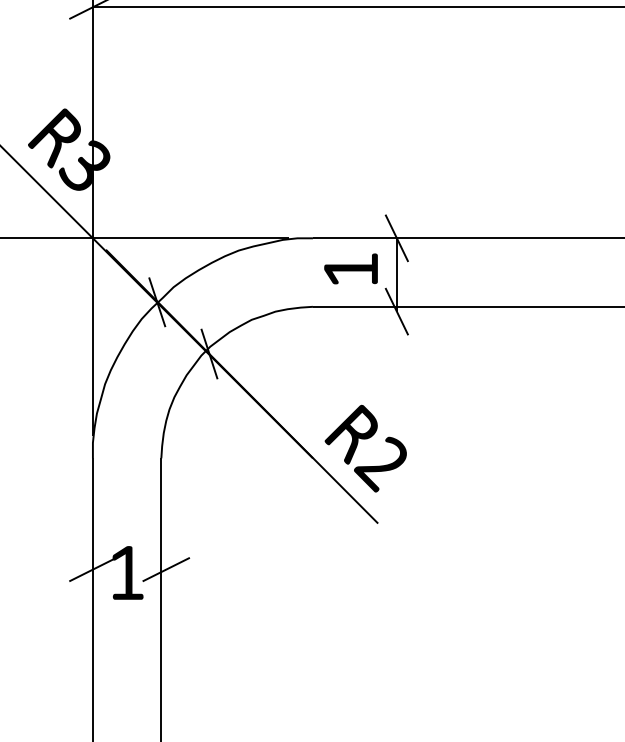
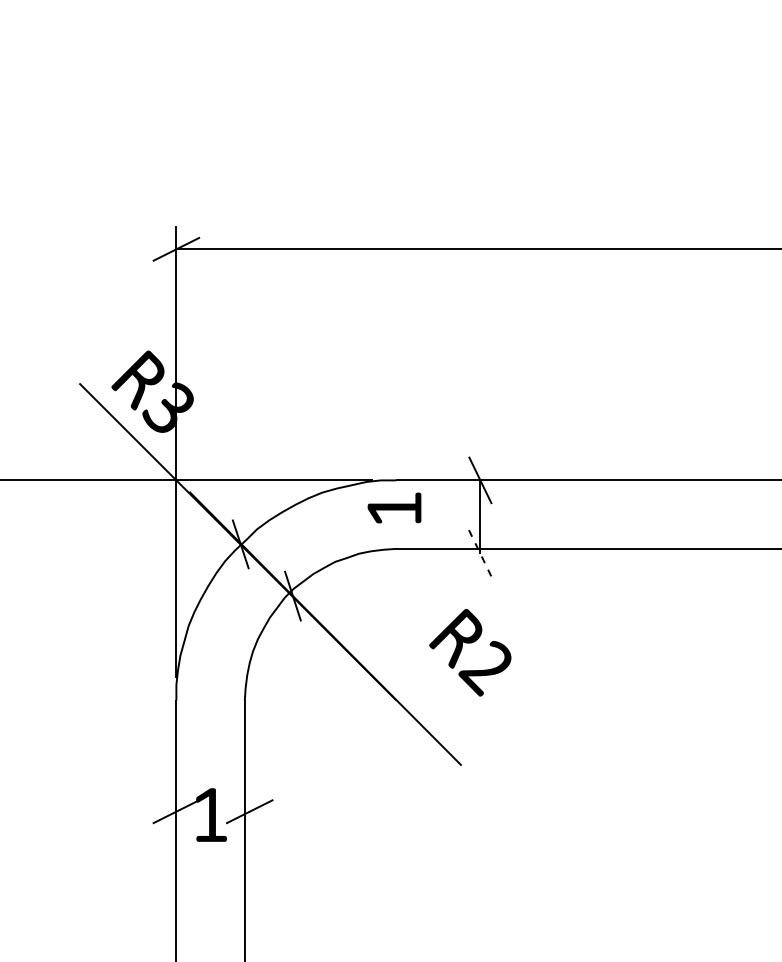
part: (351, 268) -> (394, 507), moved
line: (397, 312) -> (480, 554), solid -> dashed
part: (358, 444) -> (462, 648), moved

